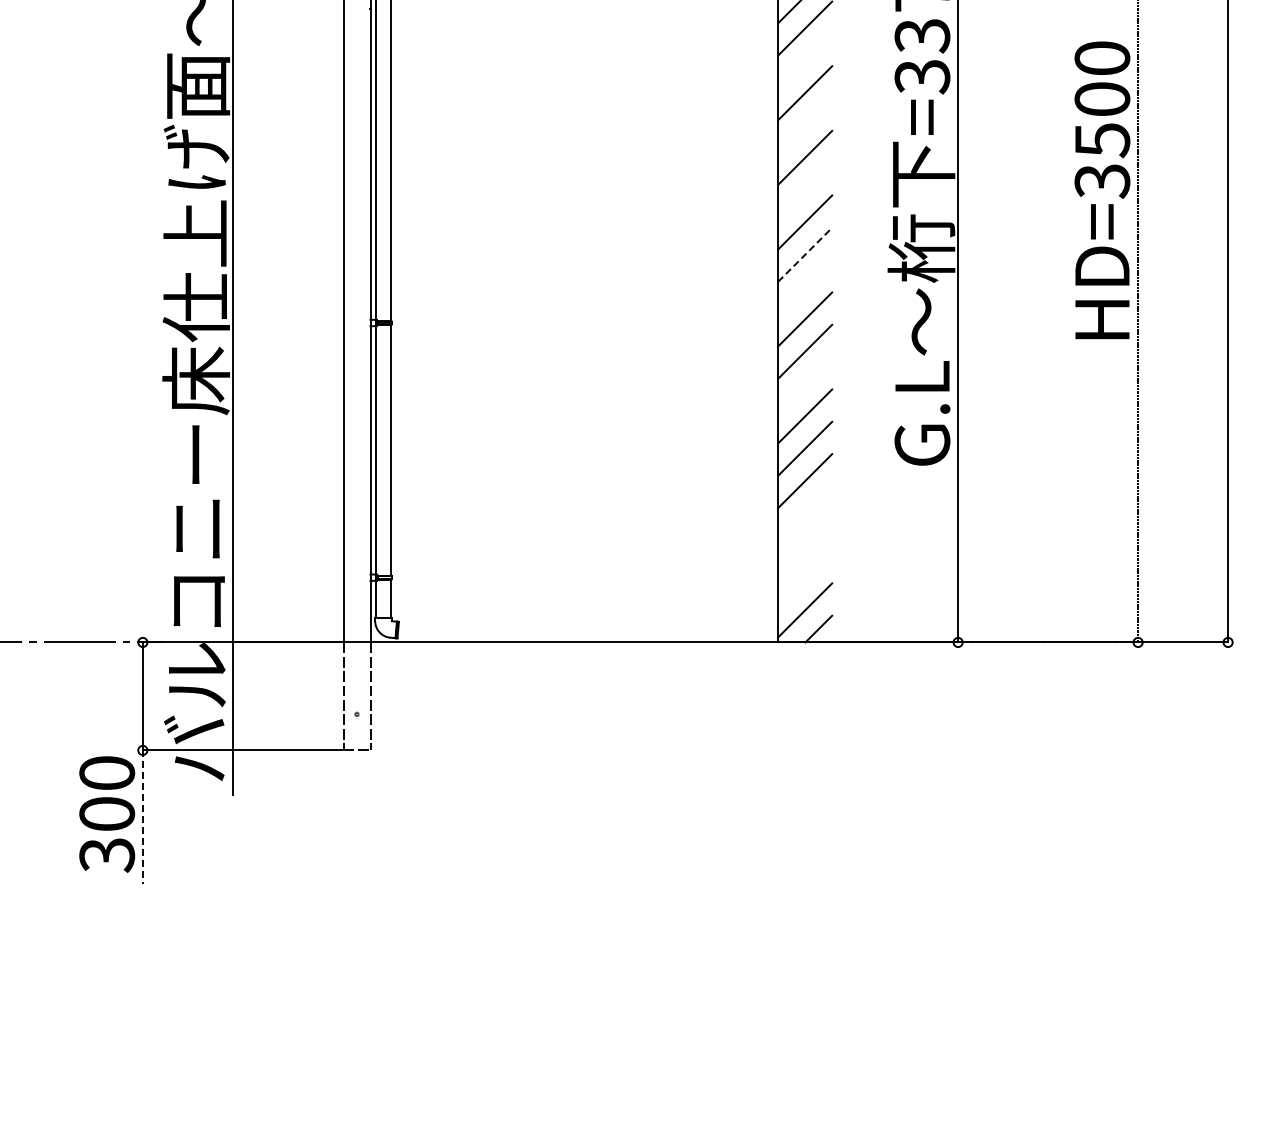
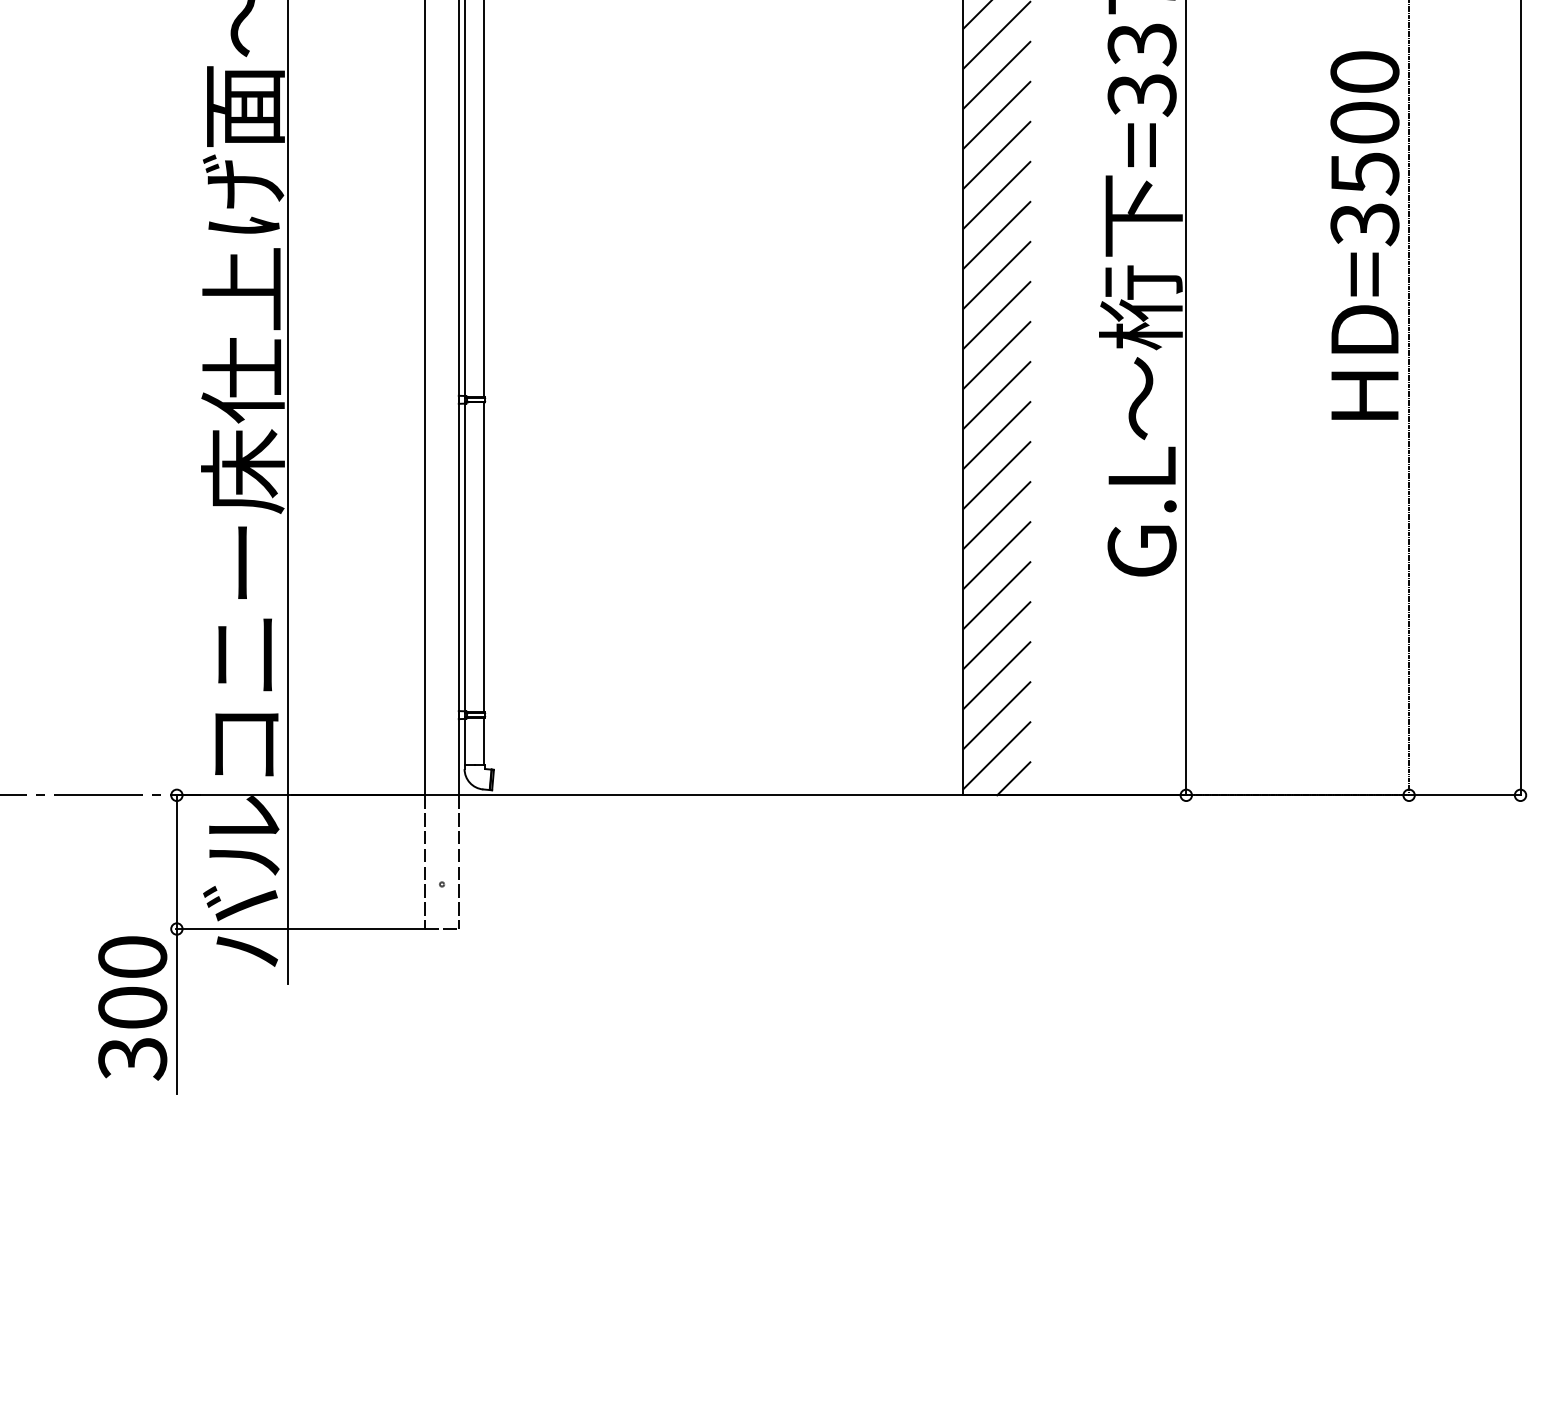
line: (805, 60) -> (997, 74), added
line: (805, 125) -> (997, 155), added
line: (805, 190) -> (997, 235), added
line: (805, 254) -> (997, 314), dashed -> solid
line: (805, 287) -> (997, 355), added
line: (805, 384) -> (997, 475), added
line: (805, 513) -> (997, 635), added
line: (805, 545) -> (997, 675), added
line: (805, 578) -> (997, 716), added
line: (142, 817) -> (176, 1012), dashed -> solid

